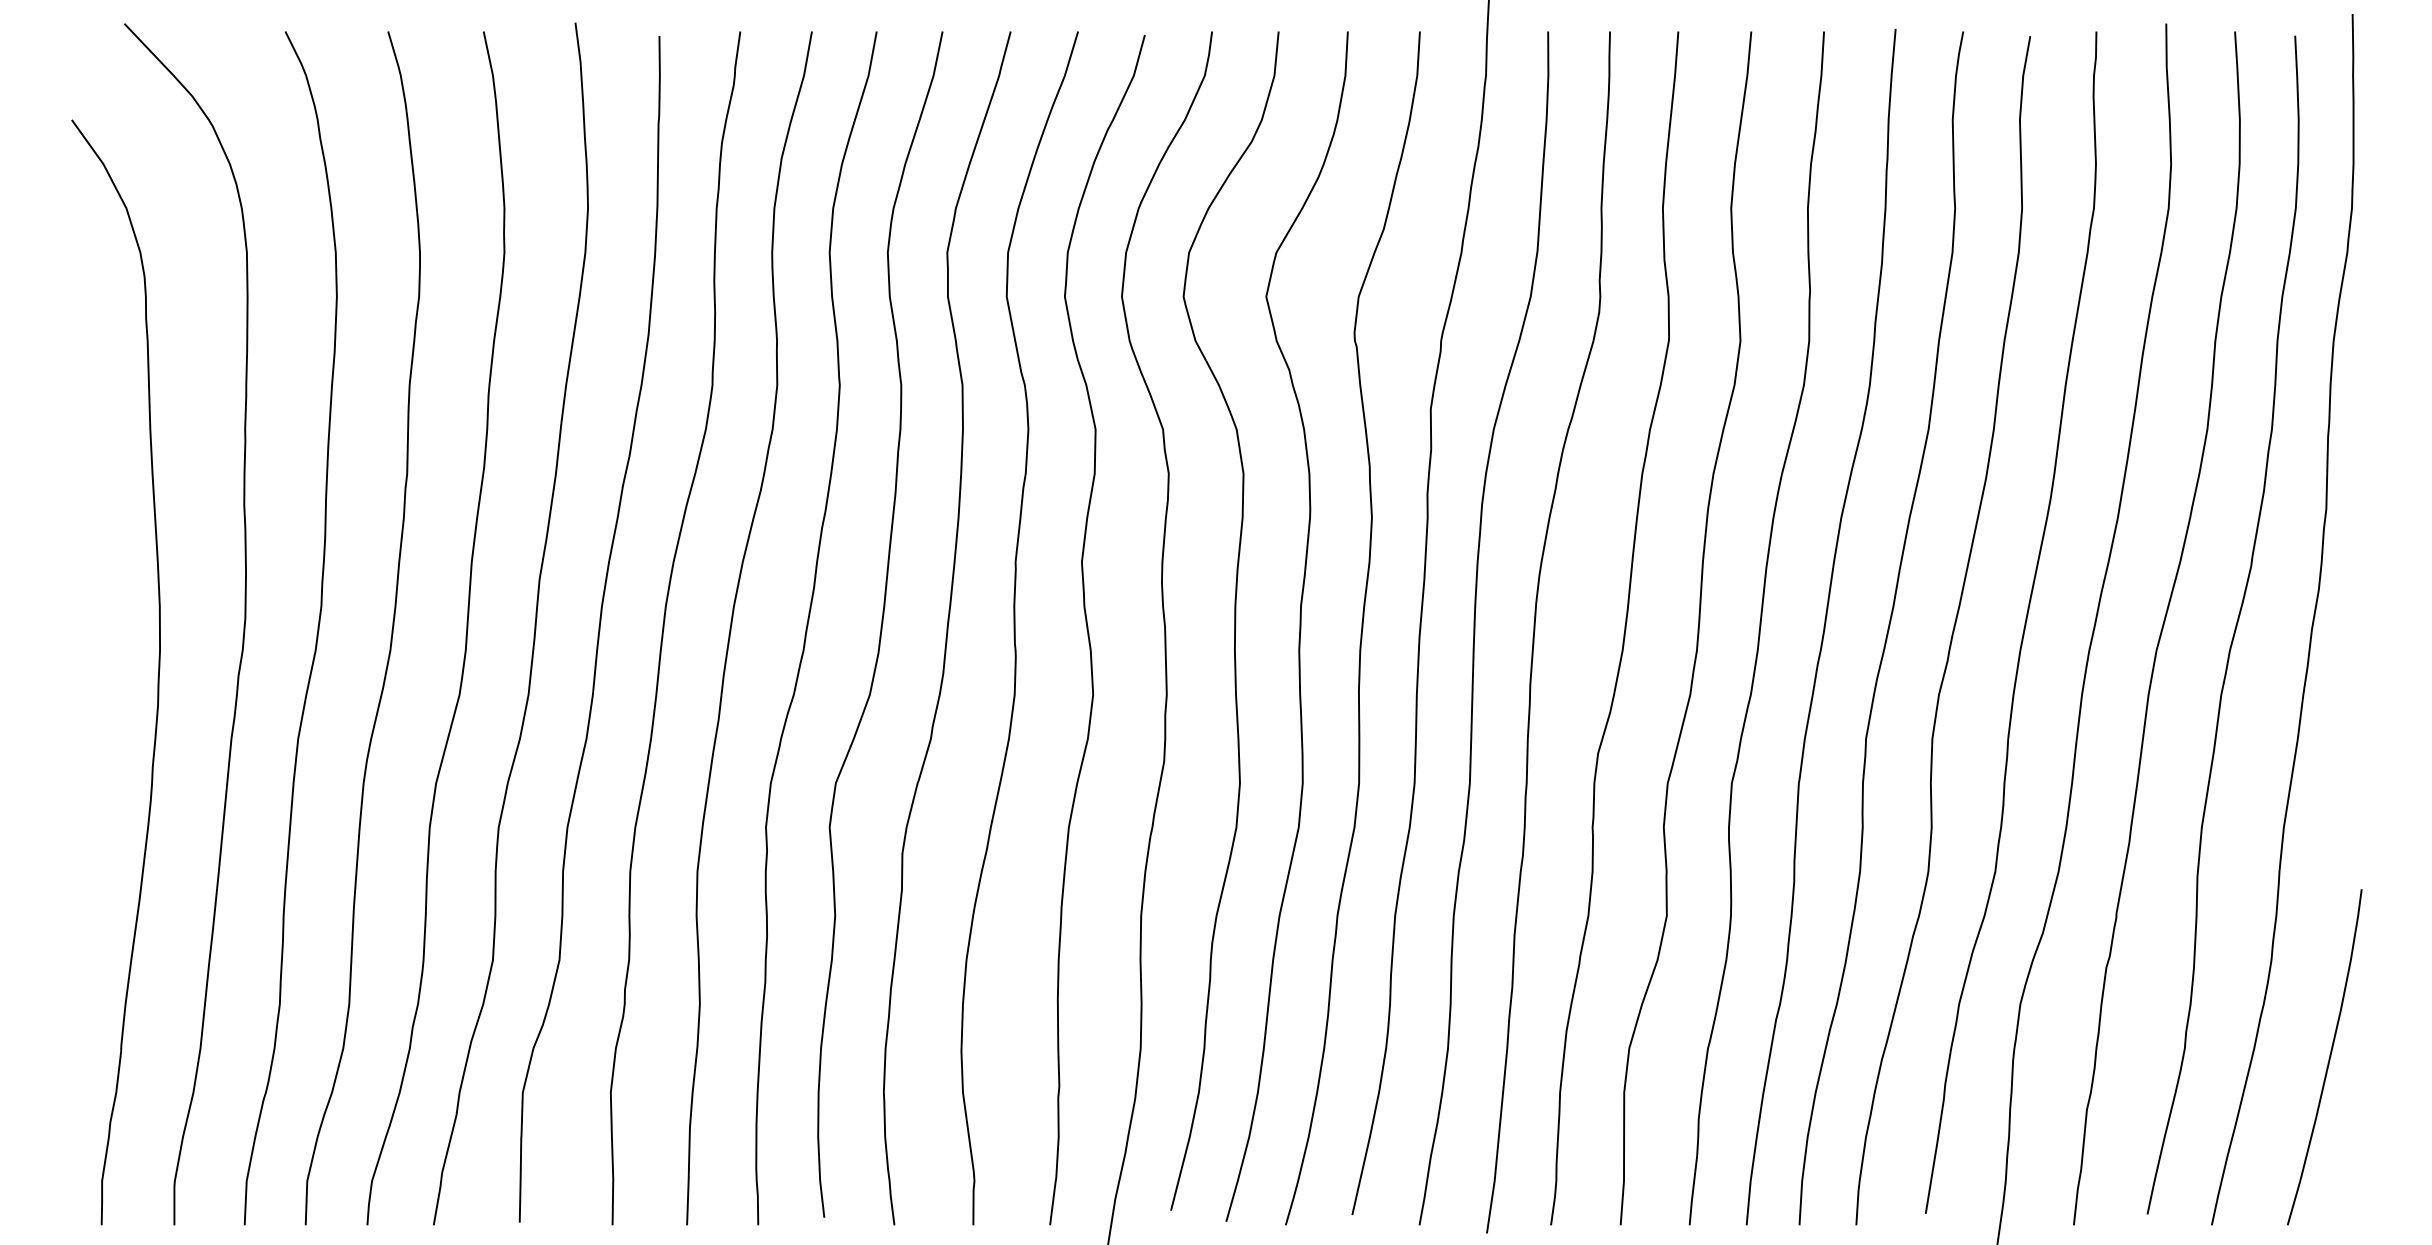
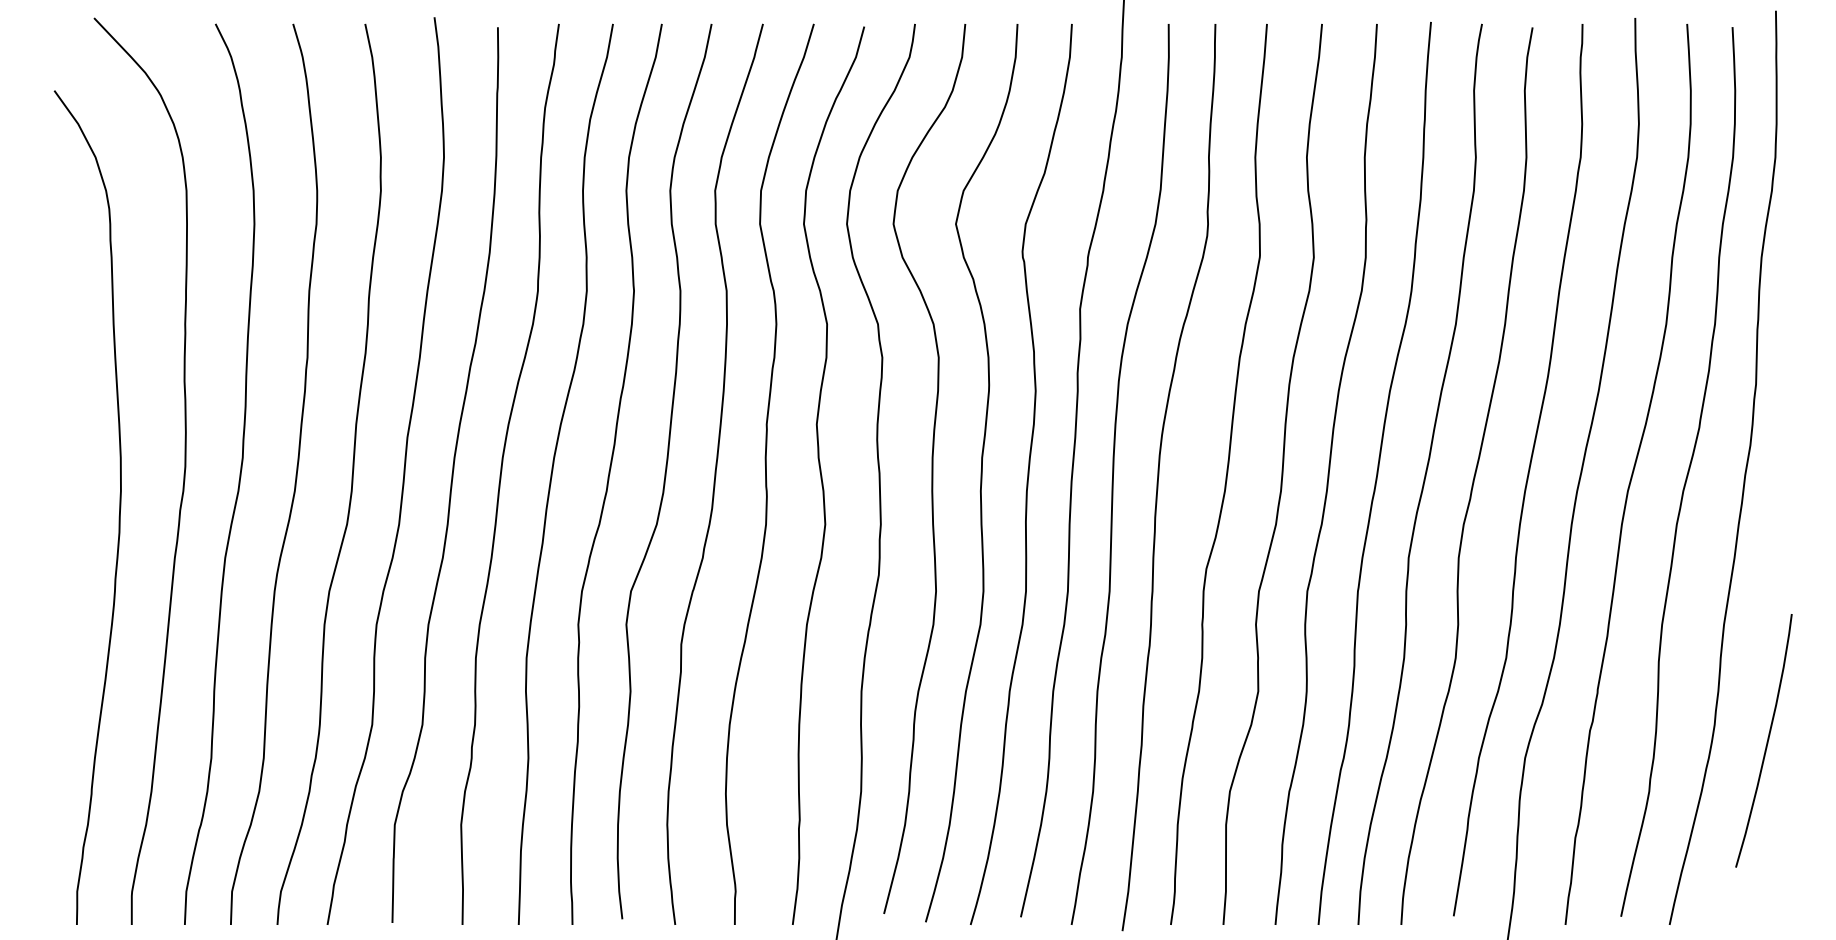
curve: (2328, 1058) -> (1766, 741), moved

